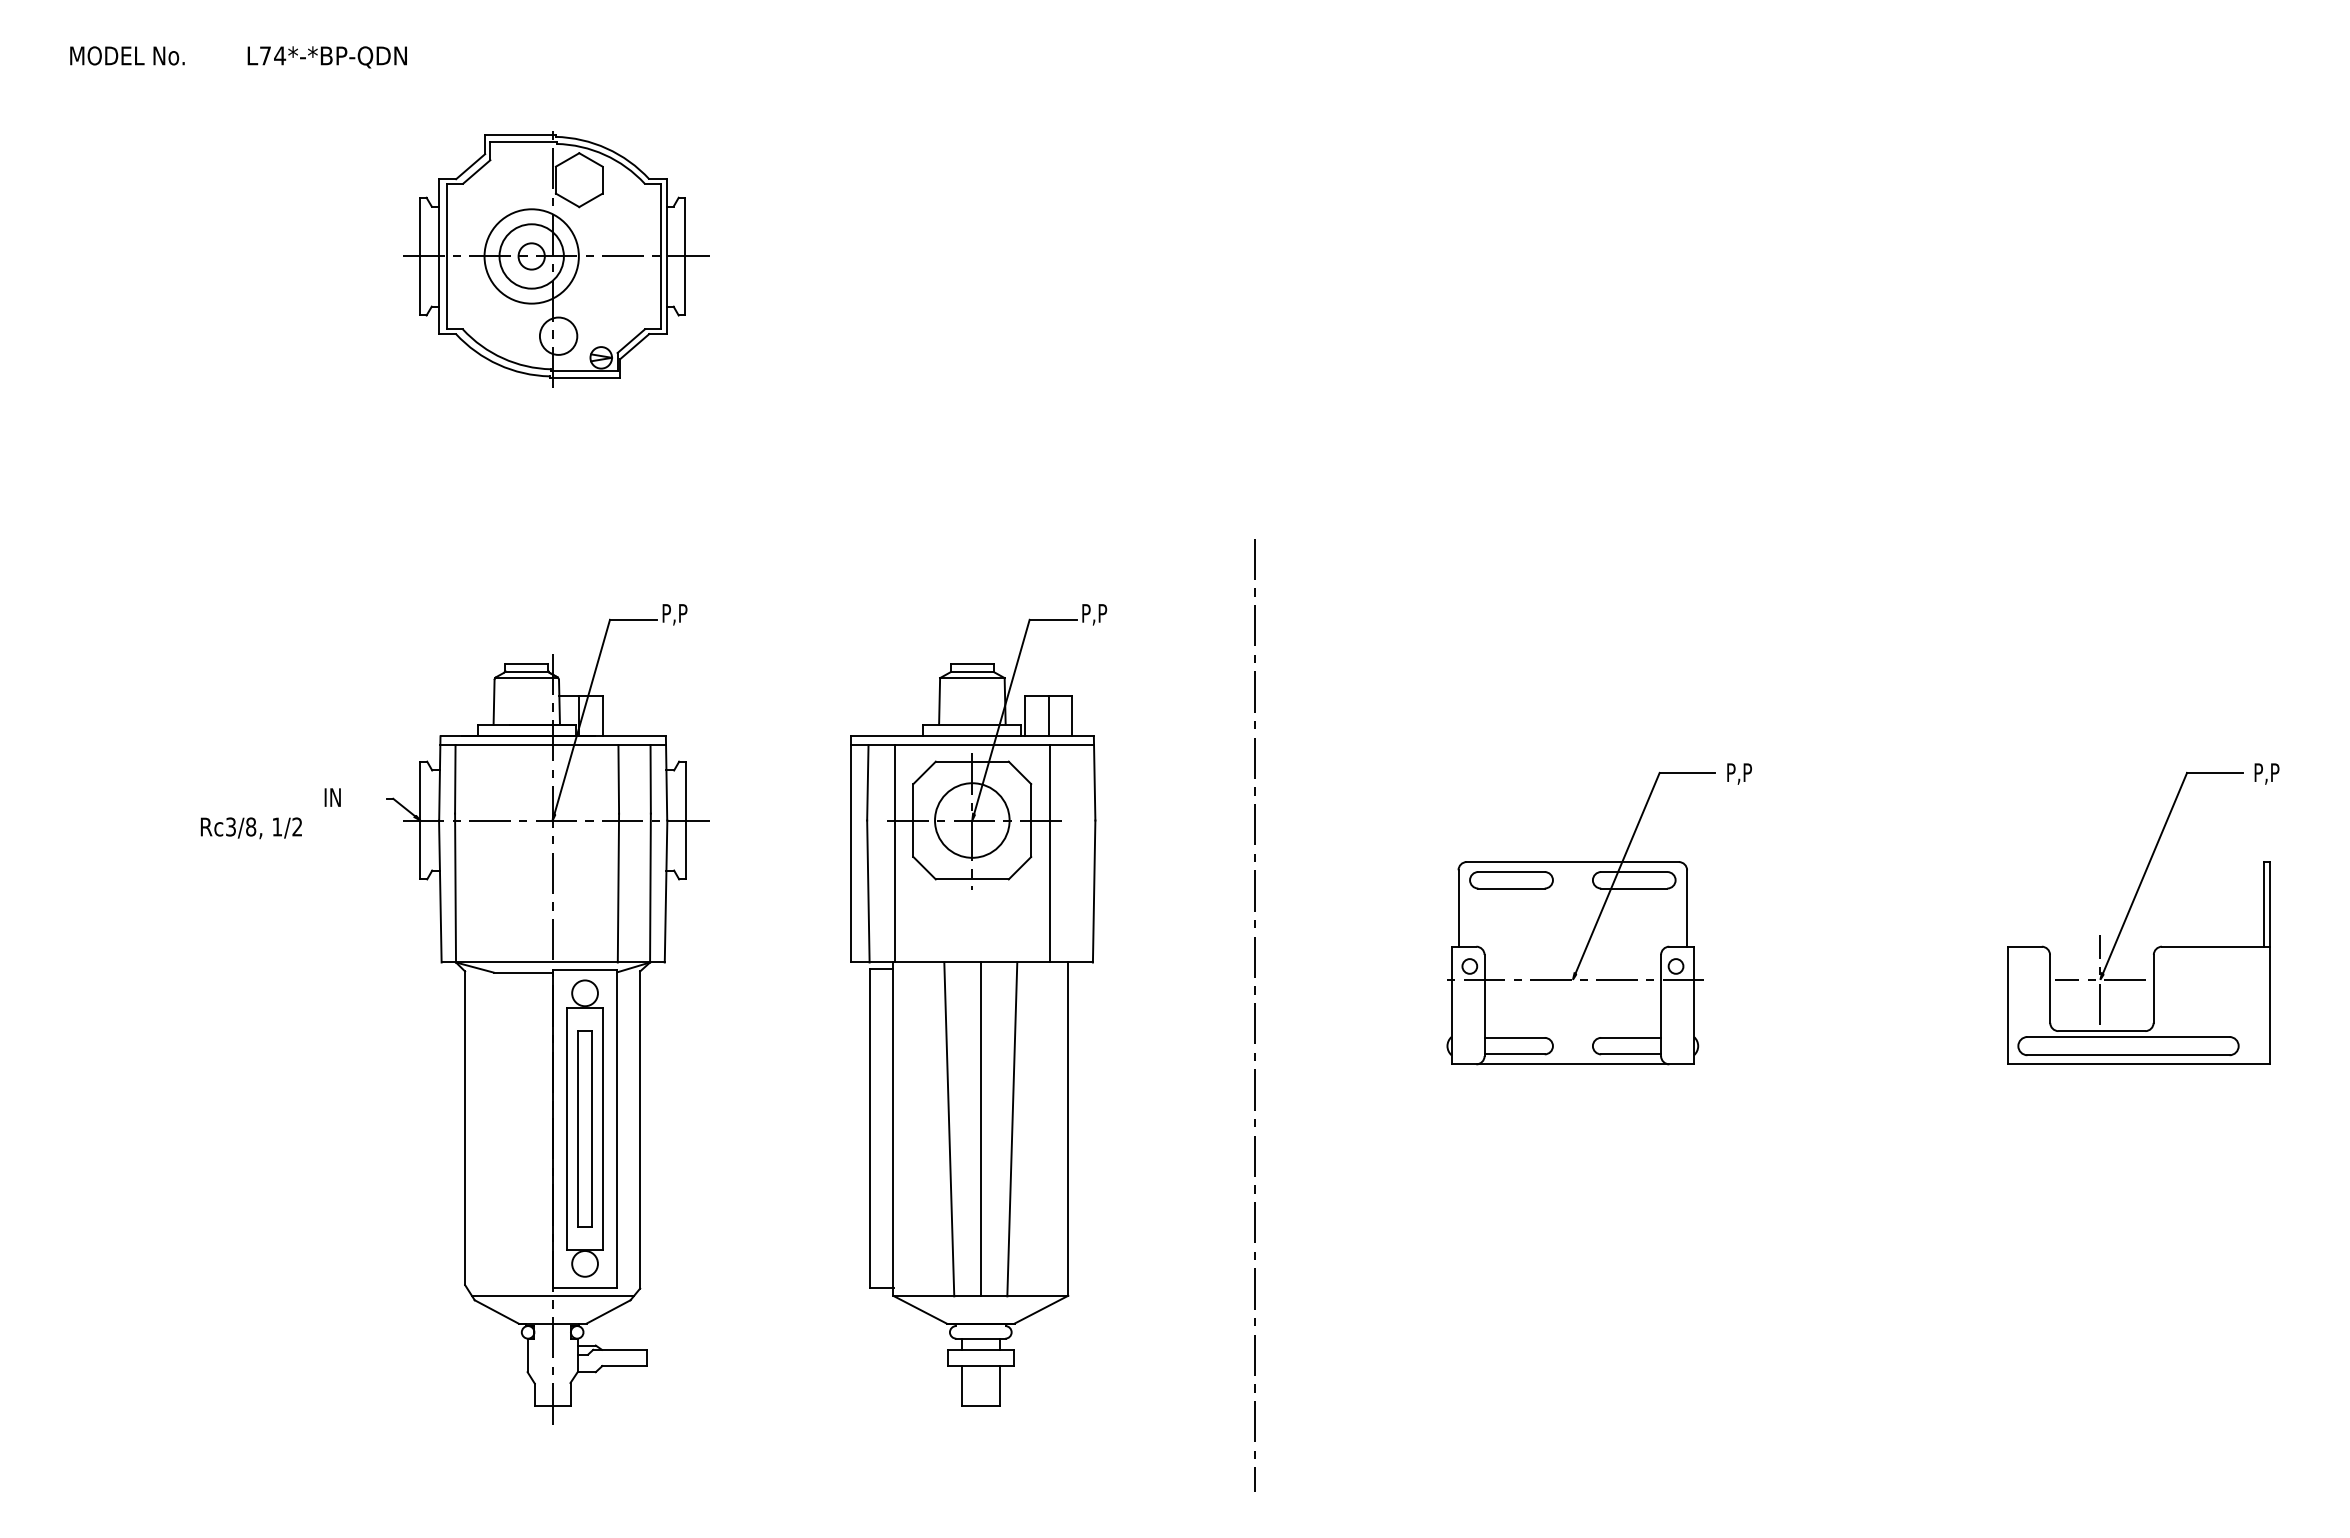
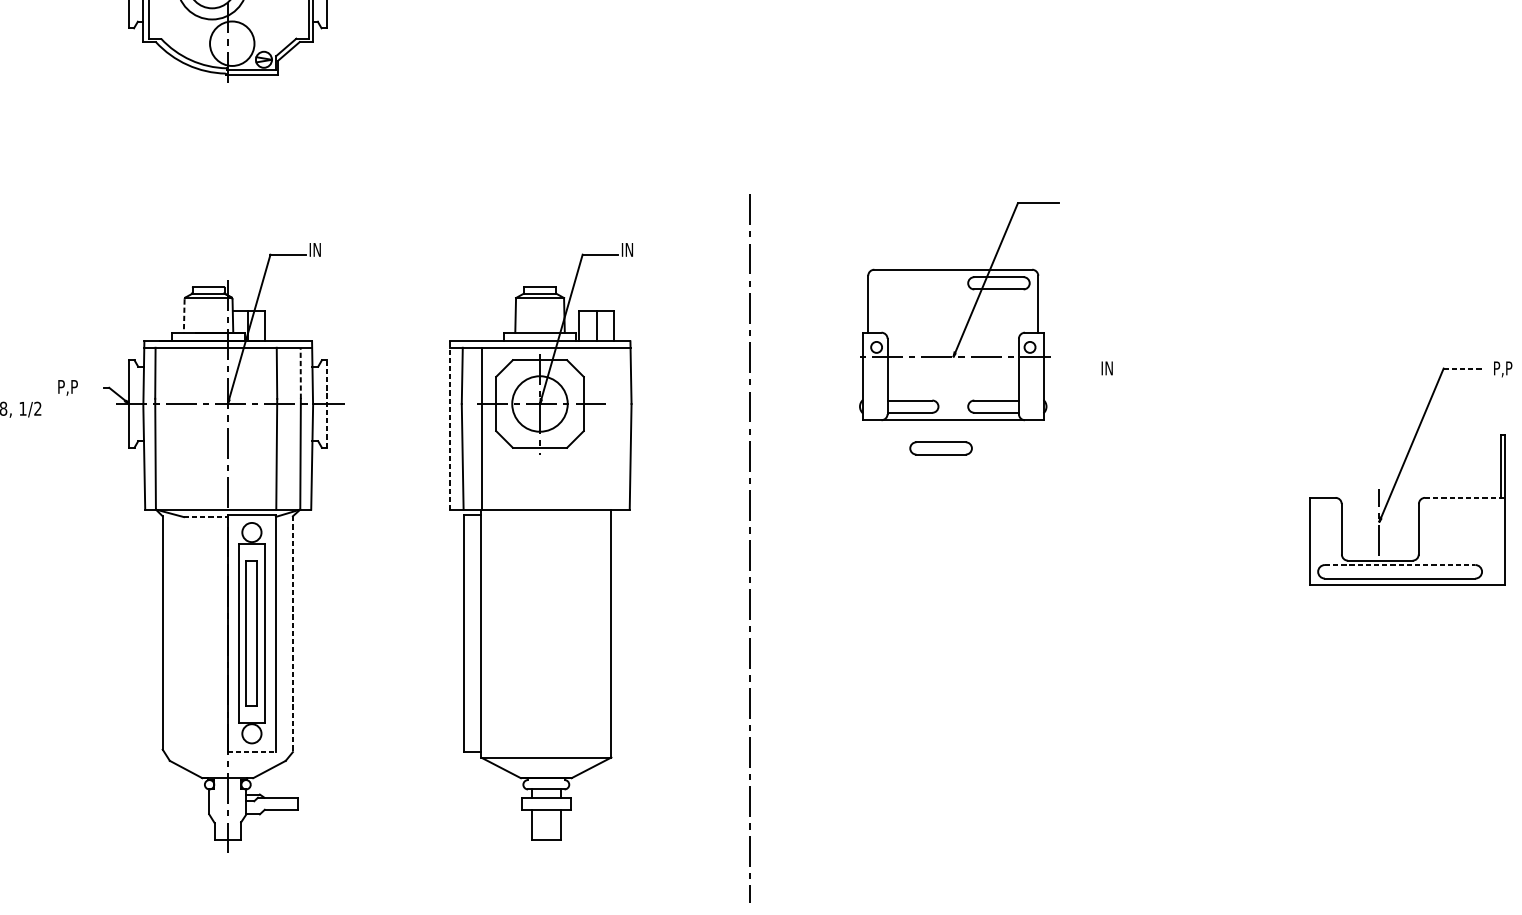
circle: (558, 335) -> (232, 43), size x1.6
text: (675, 614) -> (319, 250), P,P -> IN
text: (1095, 614) -> (631, 250), P,P -> IN
line: (494, 702) -> (184, 316), solid -> dashed
line: (2214, 772) -> (1464, 368), solid -> dashed
text: (1740, 773) -> (1111, 369), P,P -> IN
line: (650, 778) -> (300, 372), solid -> dashed
text: (338, 798) -> (68, 387), IN -> P,P
line: (685, 820) -> (326, 403), solid -> dashed
line: (850, 849) -> (449, 425), solid -> dashed
line: (1049, 853) -> (597, 428), removed
part: (1580, 918) -> (958, 311), moved
line: (2215, 946) -> (1464, 497), solid -> dashed
line: (523, 972) -> (206, 517), solid -> dashed
line: (2100, 979) -> (1379, 522), removed
line: (2129, 1036) -> (1400, 564), solid -> dashed
line: (949, 1129) -> (523, 633), removed
line: (980, 1129) -> (546, 633), removed
line: (1012, 1129) -> (569, 633), removed
line: (640, 1130) -> (293, 634), solid -> dashed
line: (585, 1287) -> (252, 751), solid -> dashed
line: (552, 1296) -> (227, 758), removed

